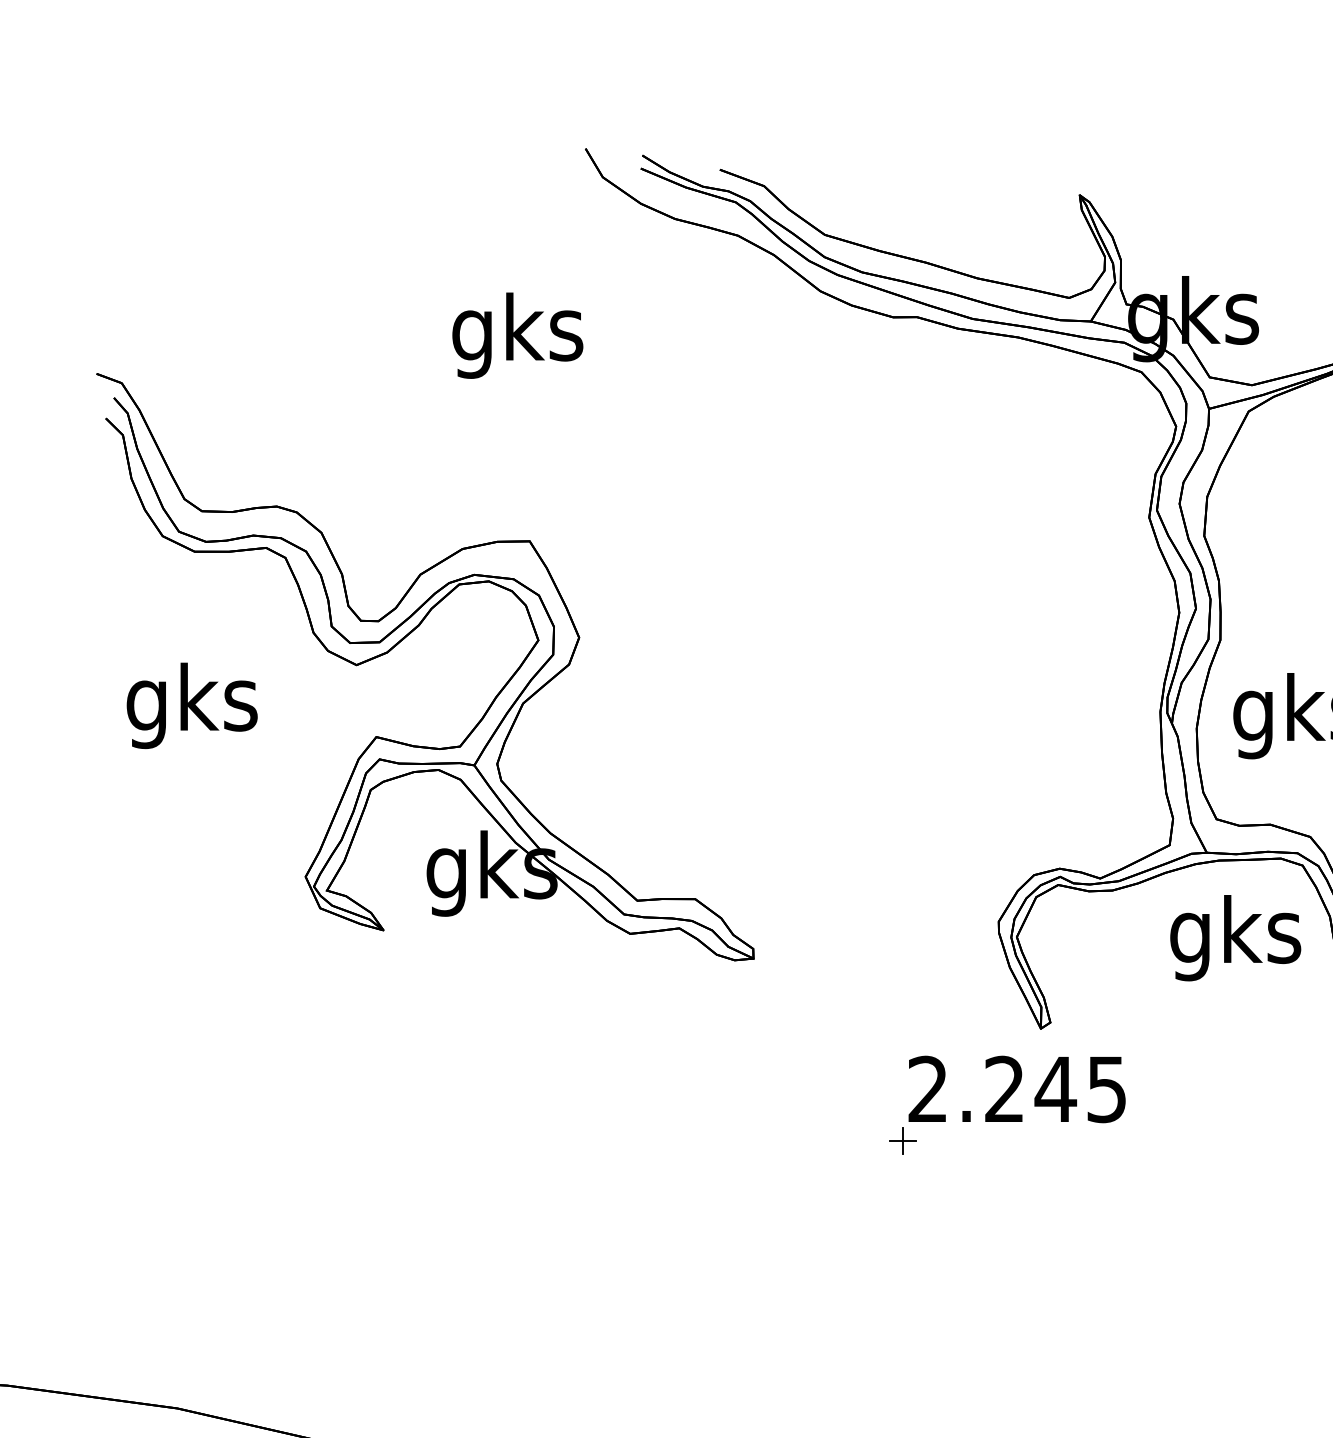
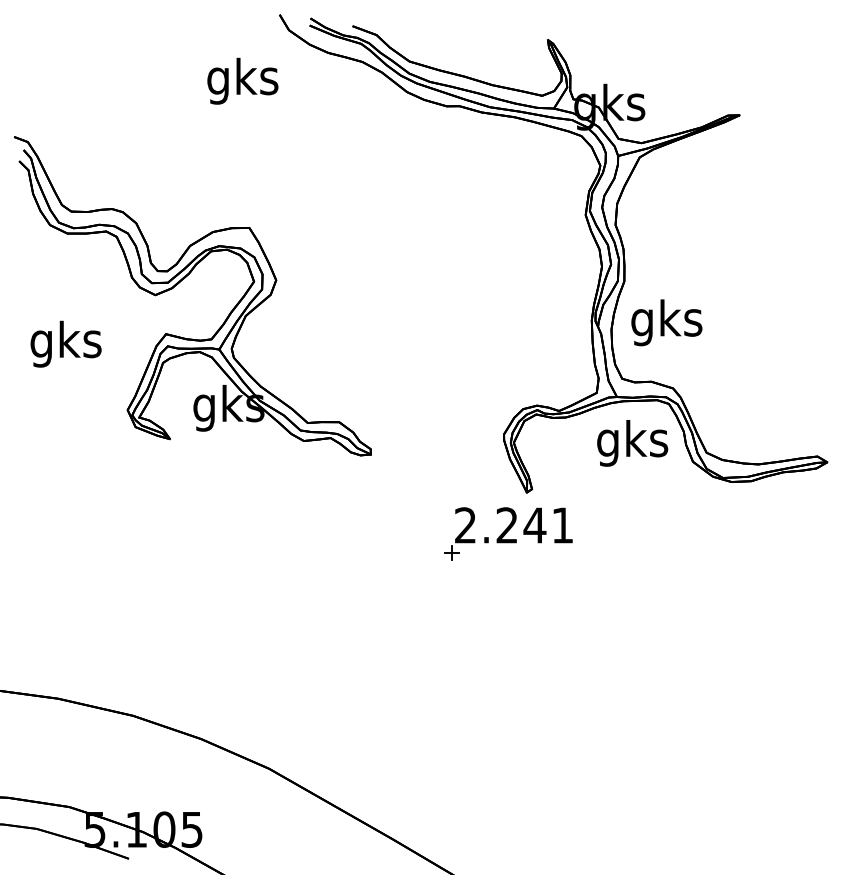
text: (517, 334) -> (242, 80), moved
text: (191, 704) -> (65, 343), moved
text: (1106, 1089) -> (562, 525), 2.245 -> 2.241

